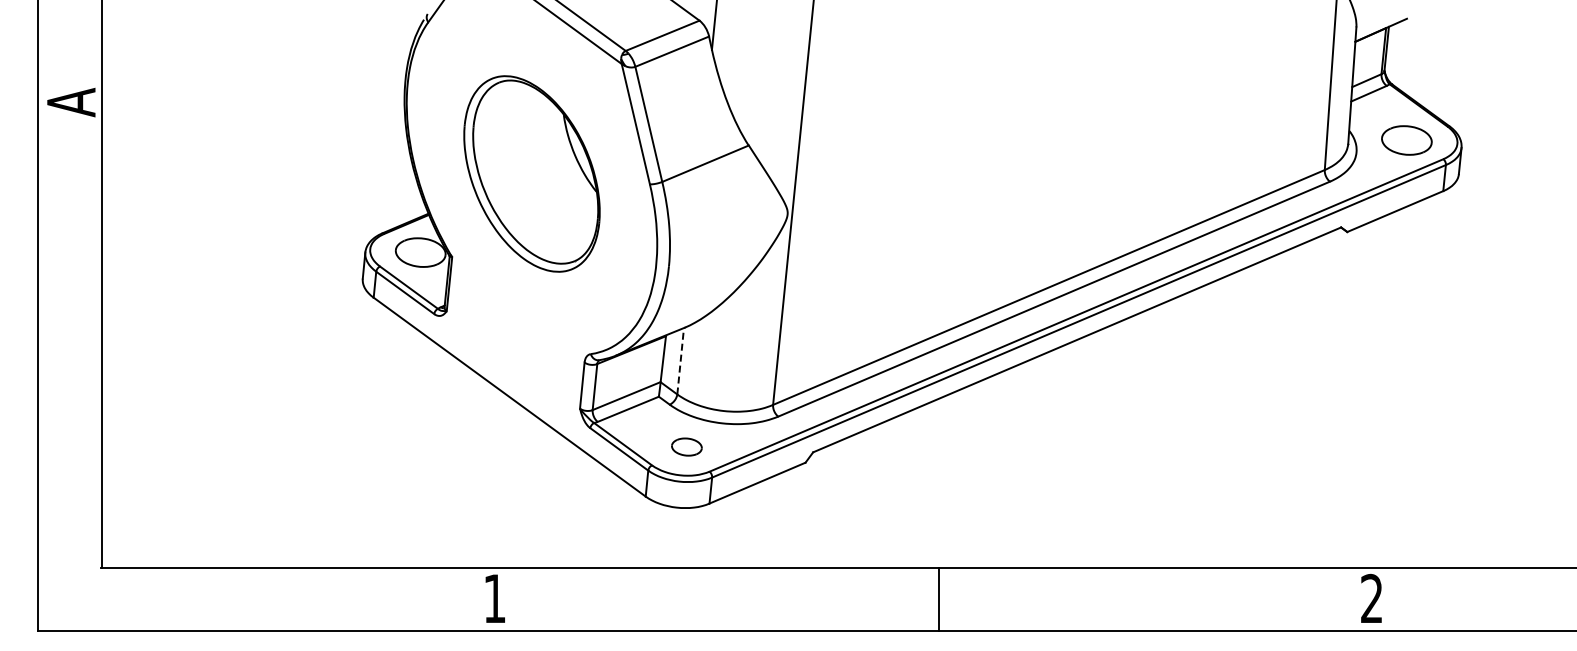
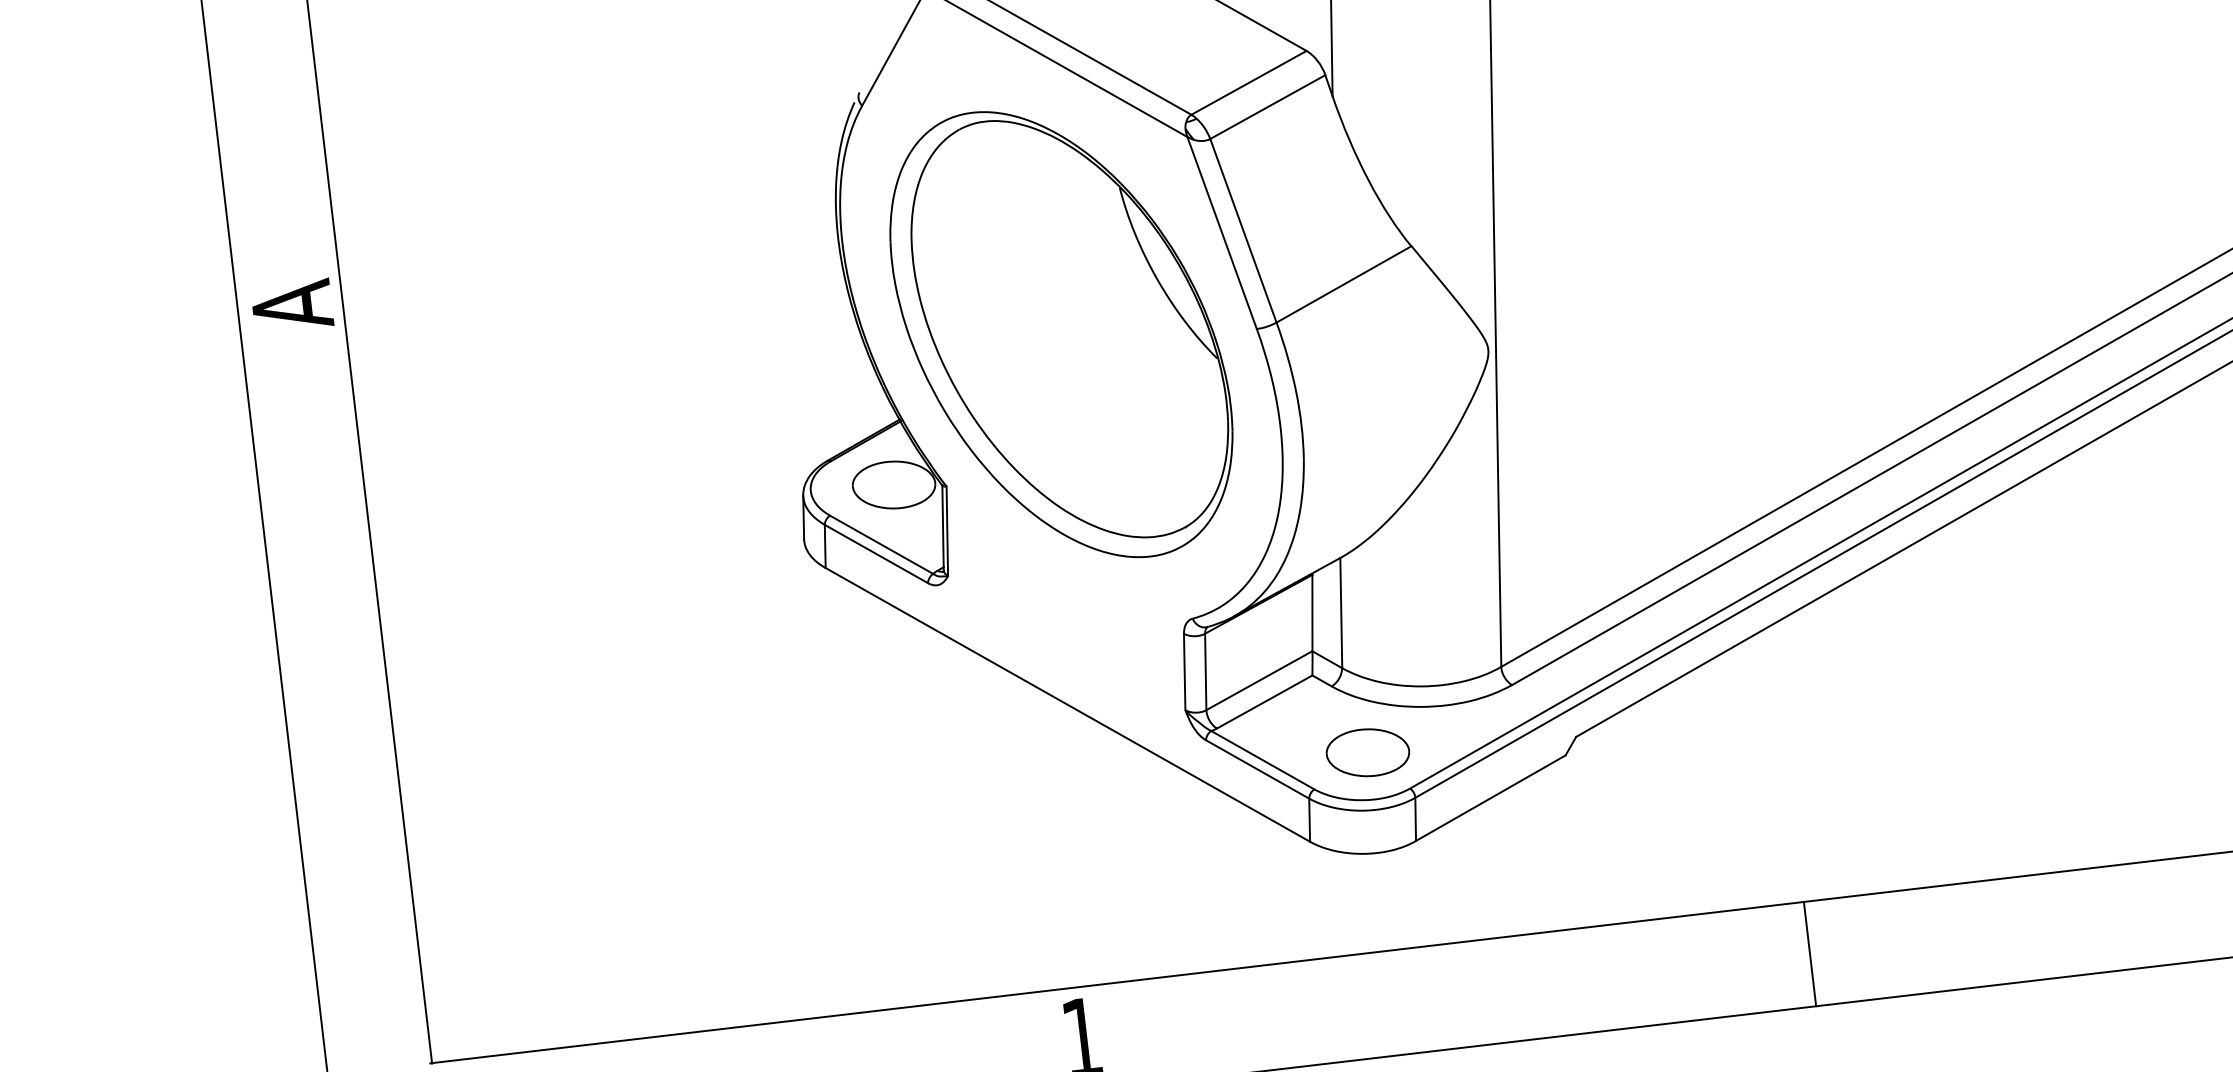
part: (531, 173) -> (1060, 333), size x1.43
line: (680, 360) -> (1340, 611), dashed -> solid
part: (686, 446) -> (1367, 751), size x1.67

